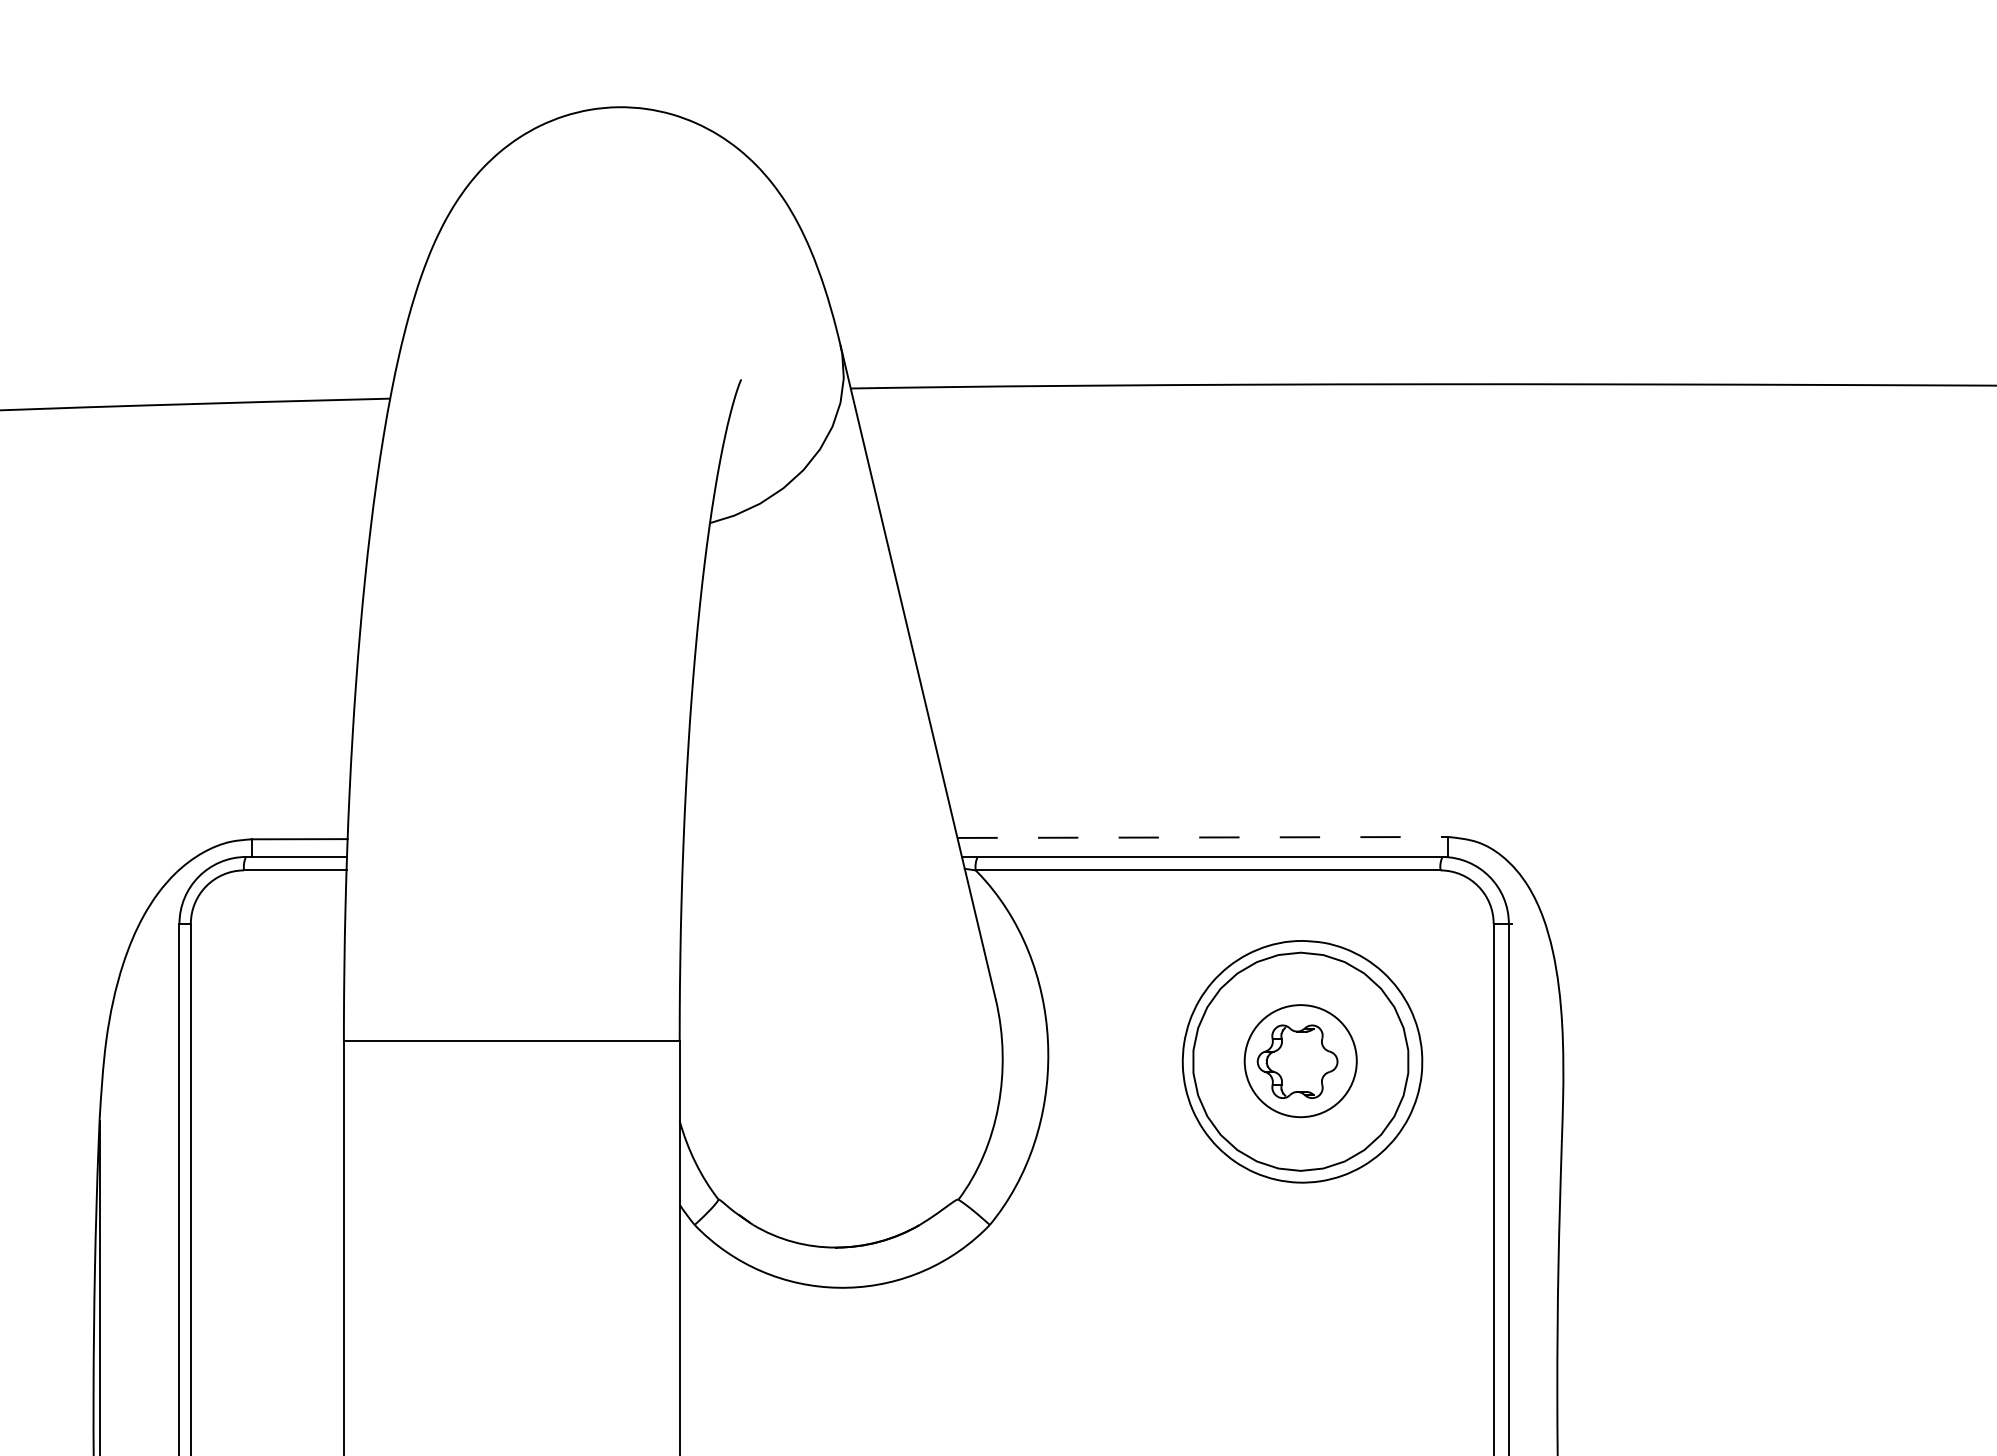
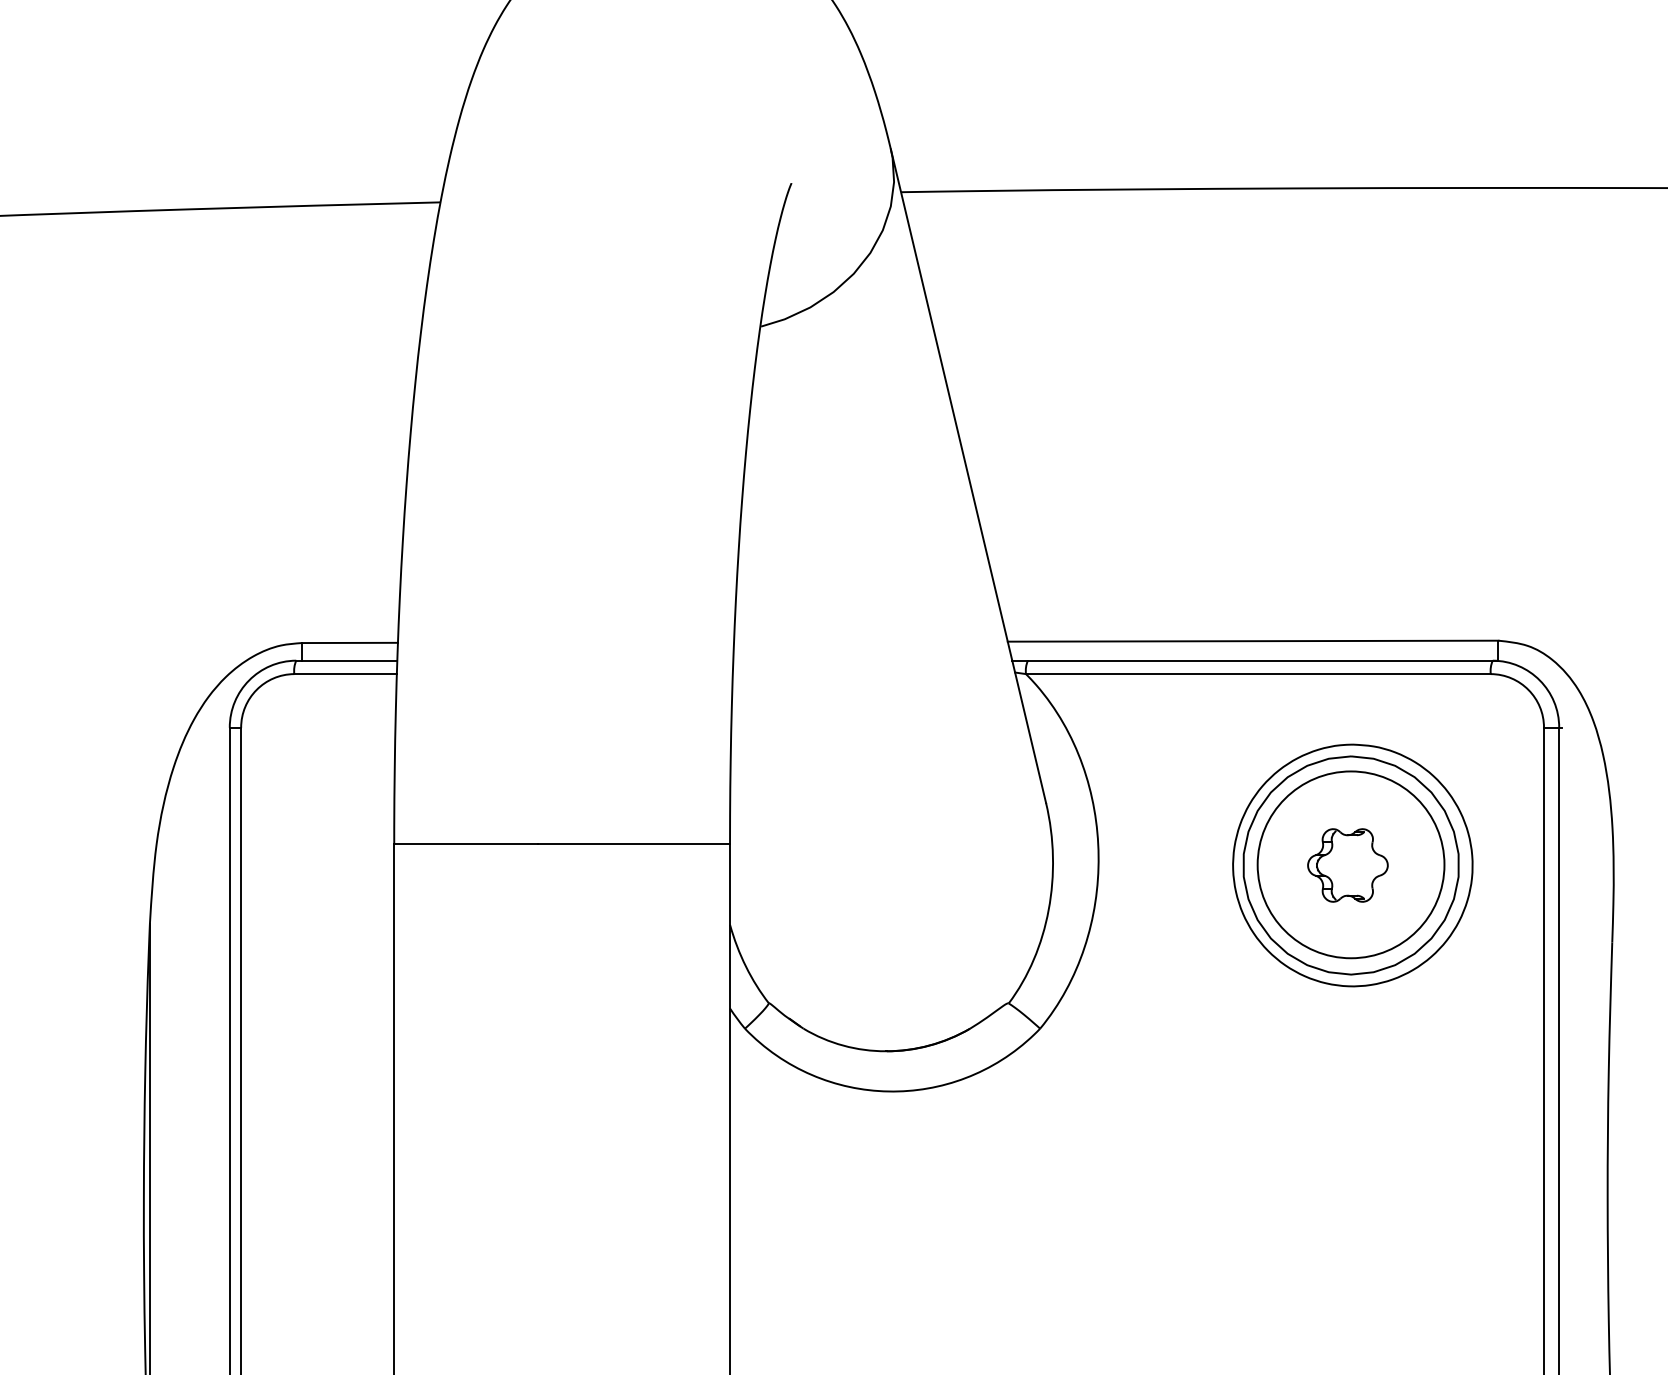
line: (1203, 837) -> (1253, 641), dashed -> solid
circle: (1300, 1060) -> (1350, 864), size x1.67

